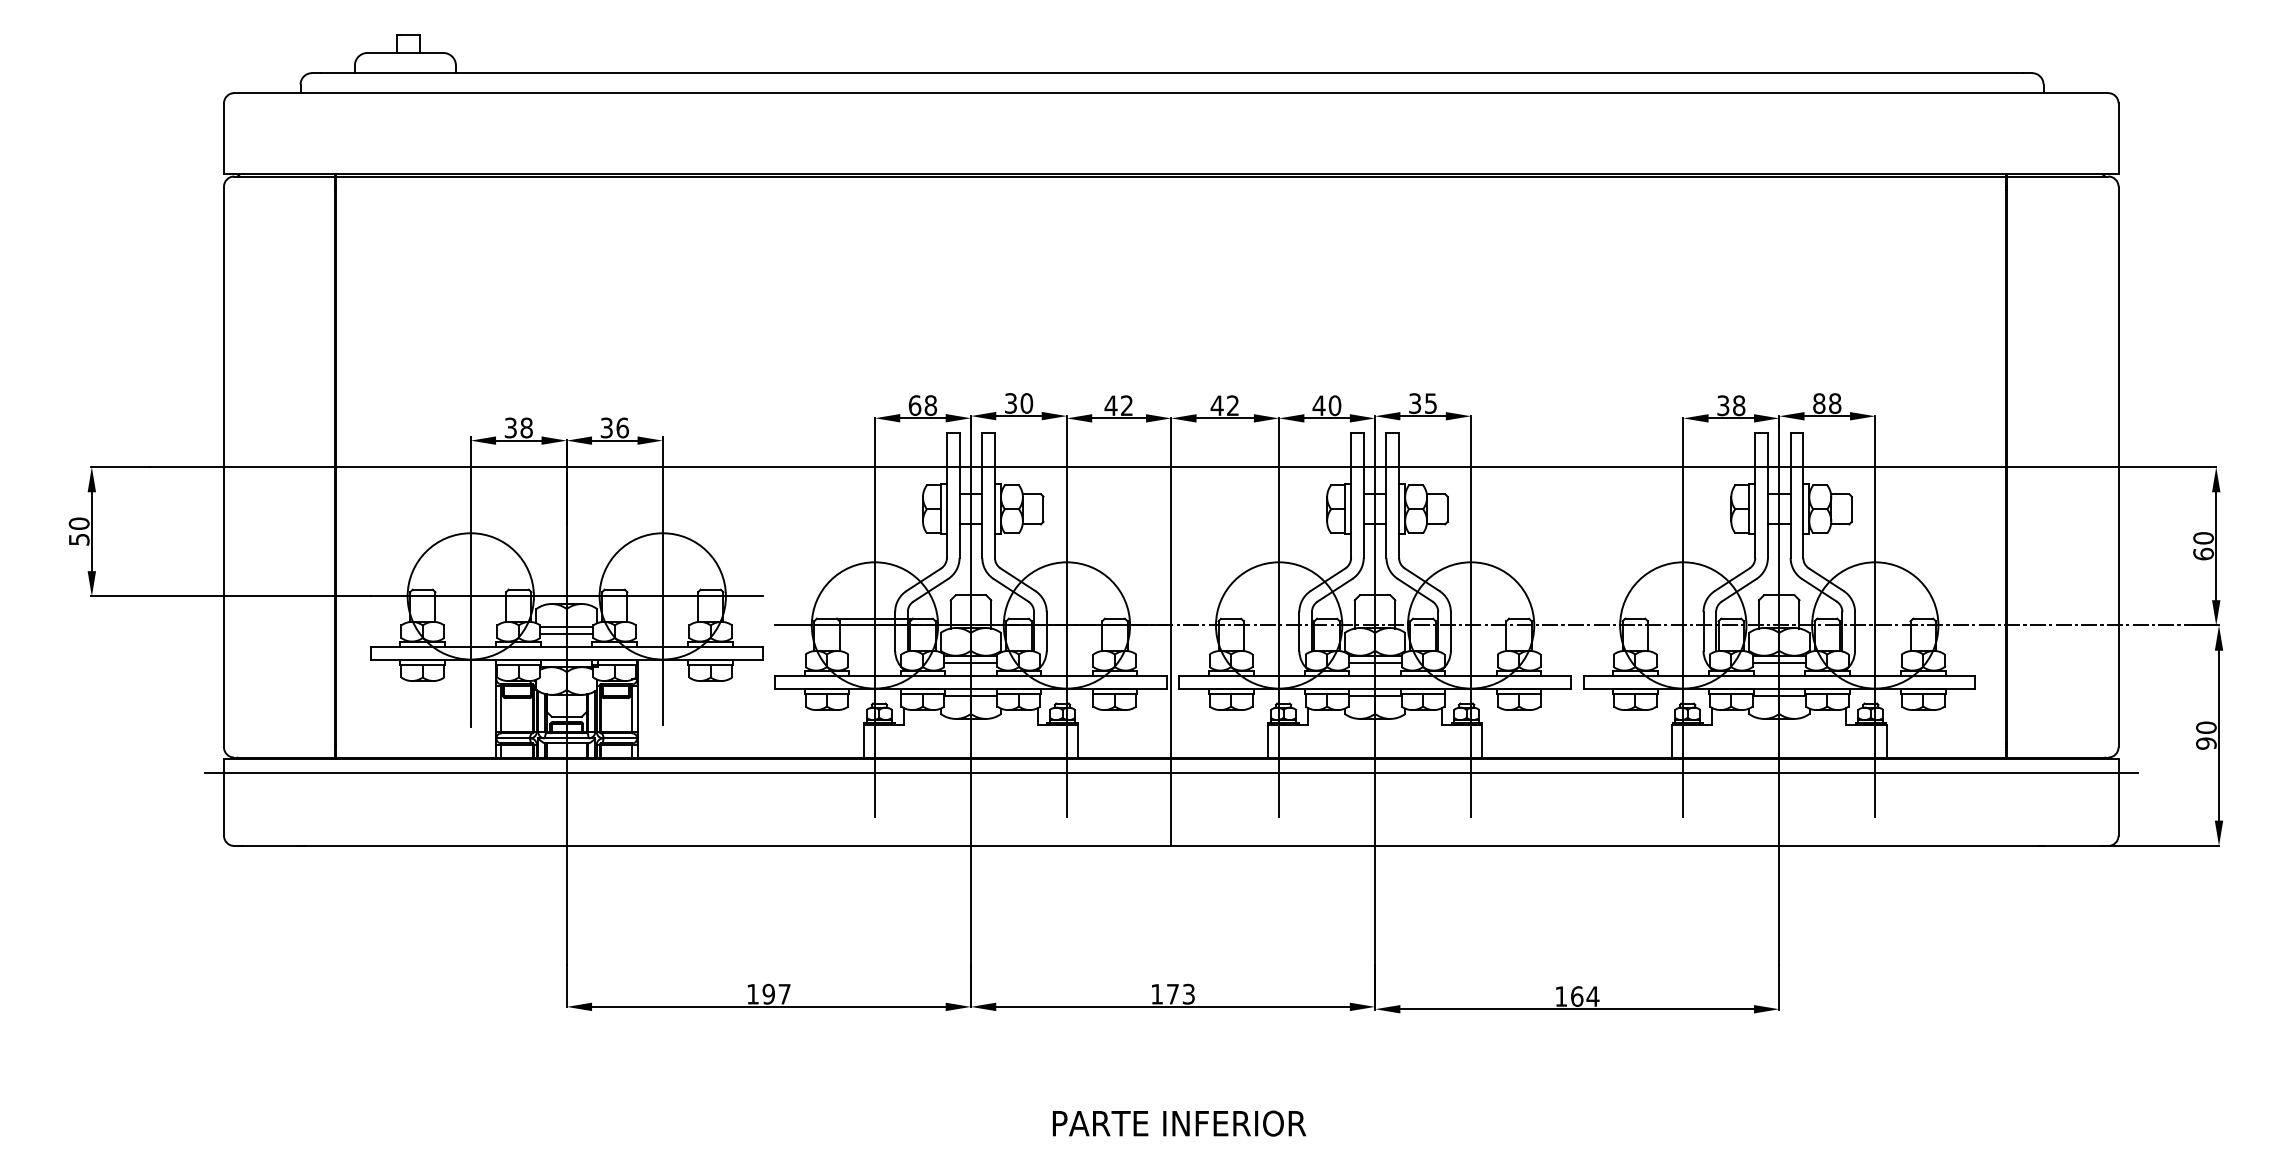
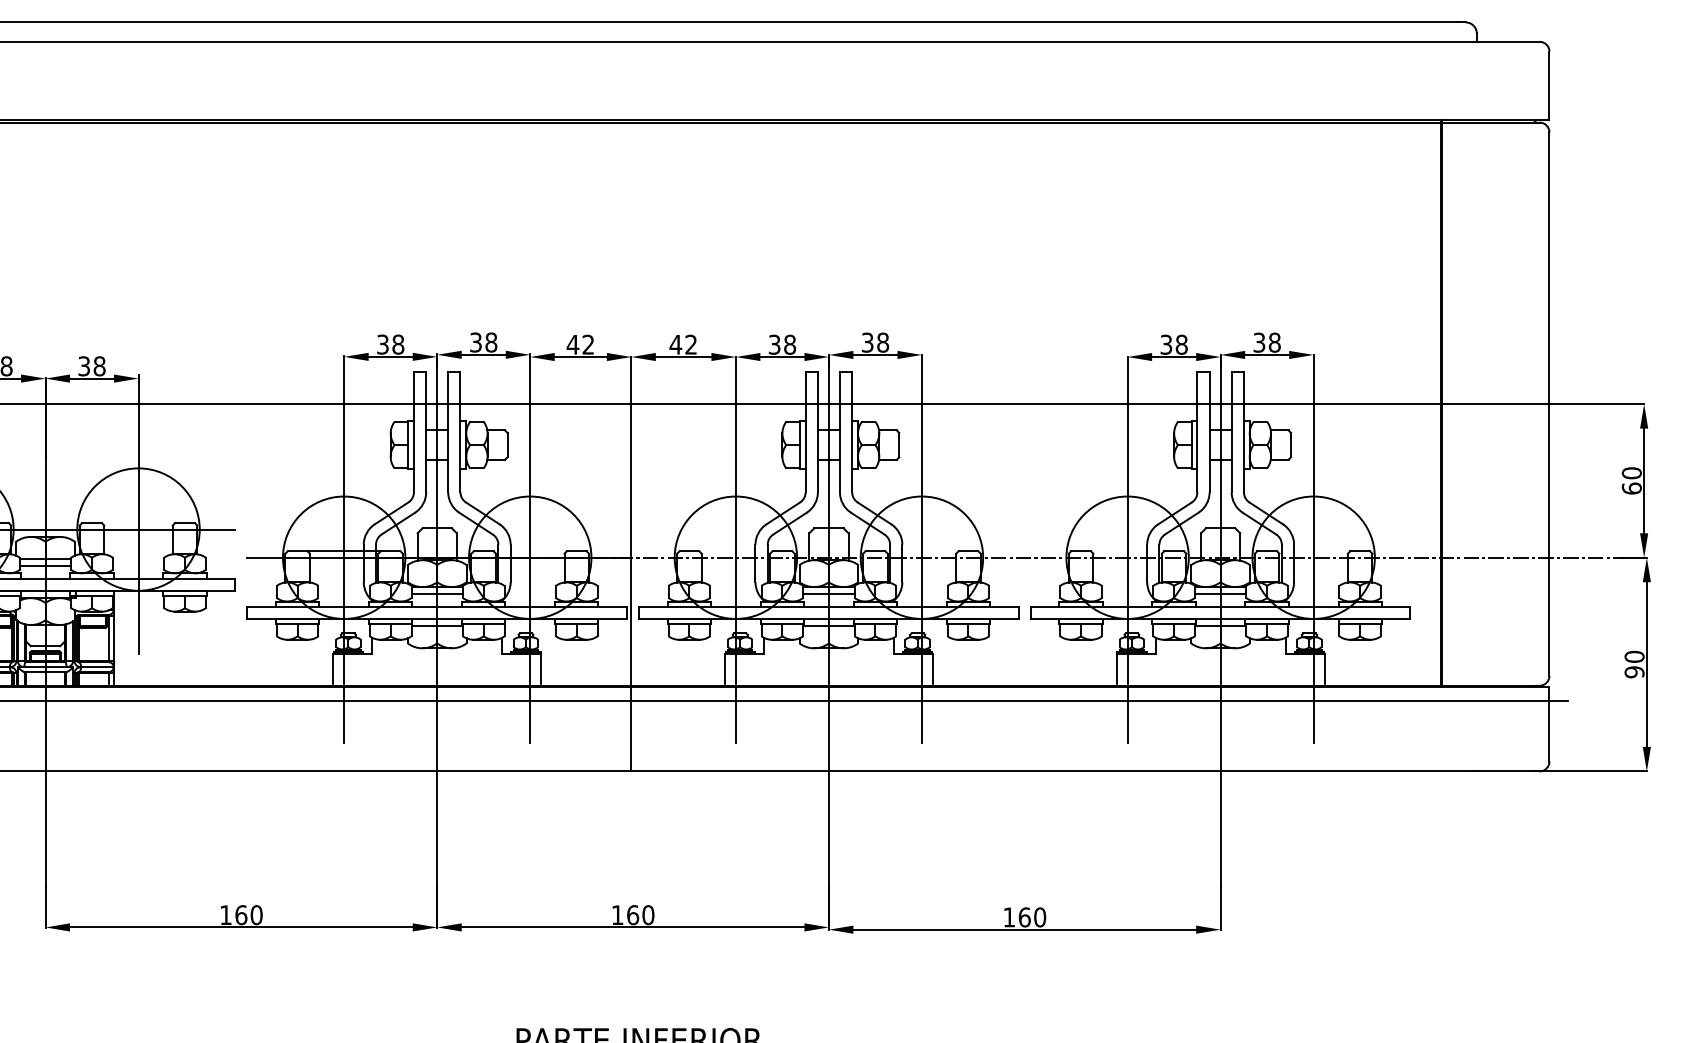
text: (1026, 403) -> (491, 342), 30 -> 38
text: (1430, 403) -> (882, 342), 35 -> 38
text: (1819, 403) -> (1259, 342), 88 -> 38
text: (914, 405) -> (382, 344), 68 -> 38
text: (1326, 405) -> (781, 344), 40 -> 38
text: (622, 427) -> (99, 365), 36 -> 38
text: (776, 993) -> (248, 914), 197 -> 160
text: (1180, 993) -> (640, 914), 173 -> 160
text: (1592, 996) -> (1039, 917), 164 -> 160

